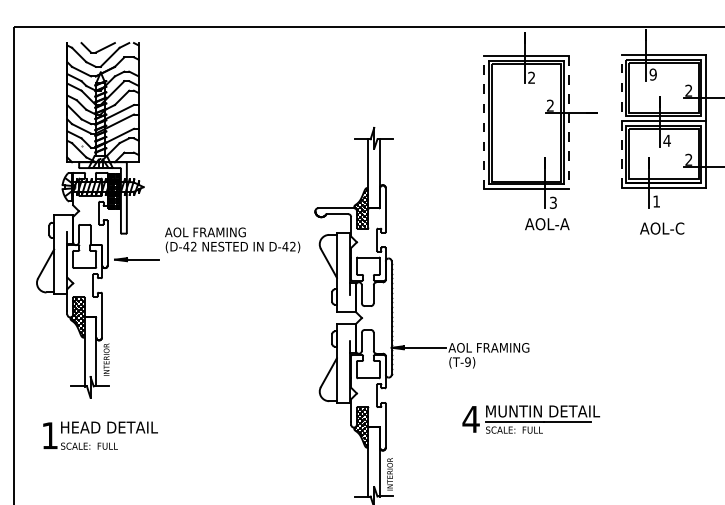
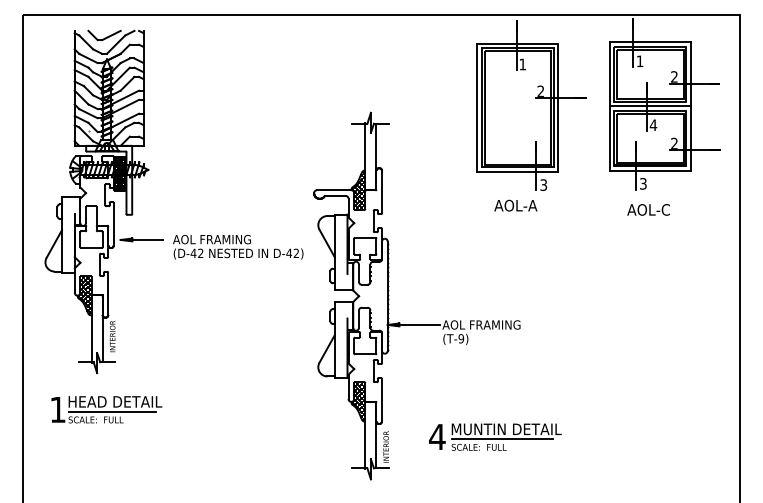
text: (652, 74) -> (639, 61), 9 -> 1
text: (531, 77) -> (522, 64), 2 -> 1
line: (621, 120) -> (609, 105), dashed -> solid
line: (484, 122) -> (477, 107), dashed -> solid
line: (568, 123) -> (558, 108), dashed -> solid
text: (656, 201) -> (643, 183), 1 -> 3
text: (546, 223) -> (515, 205), moved
text: (232, 240) -> (238, 247), moved
part: (531, 418) -> (495, 436), moved
line: (106, 437) -> (112, 411), added

